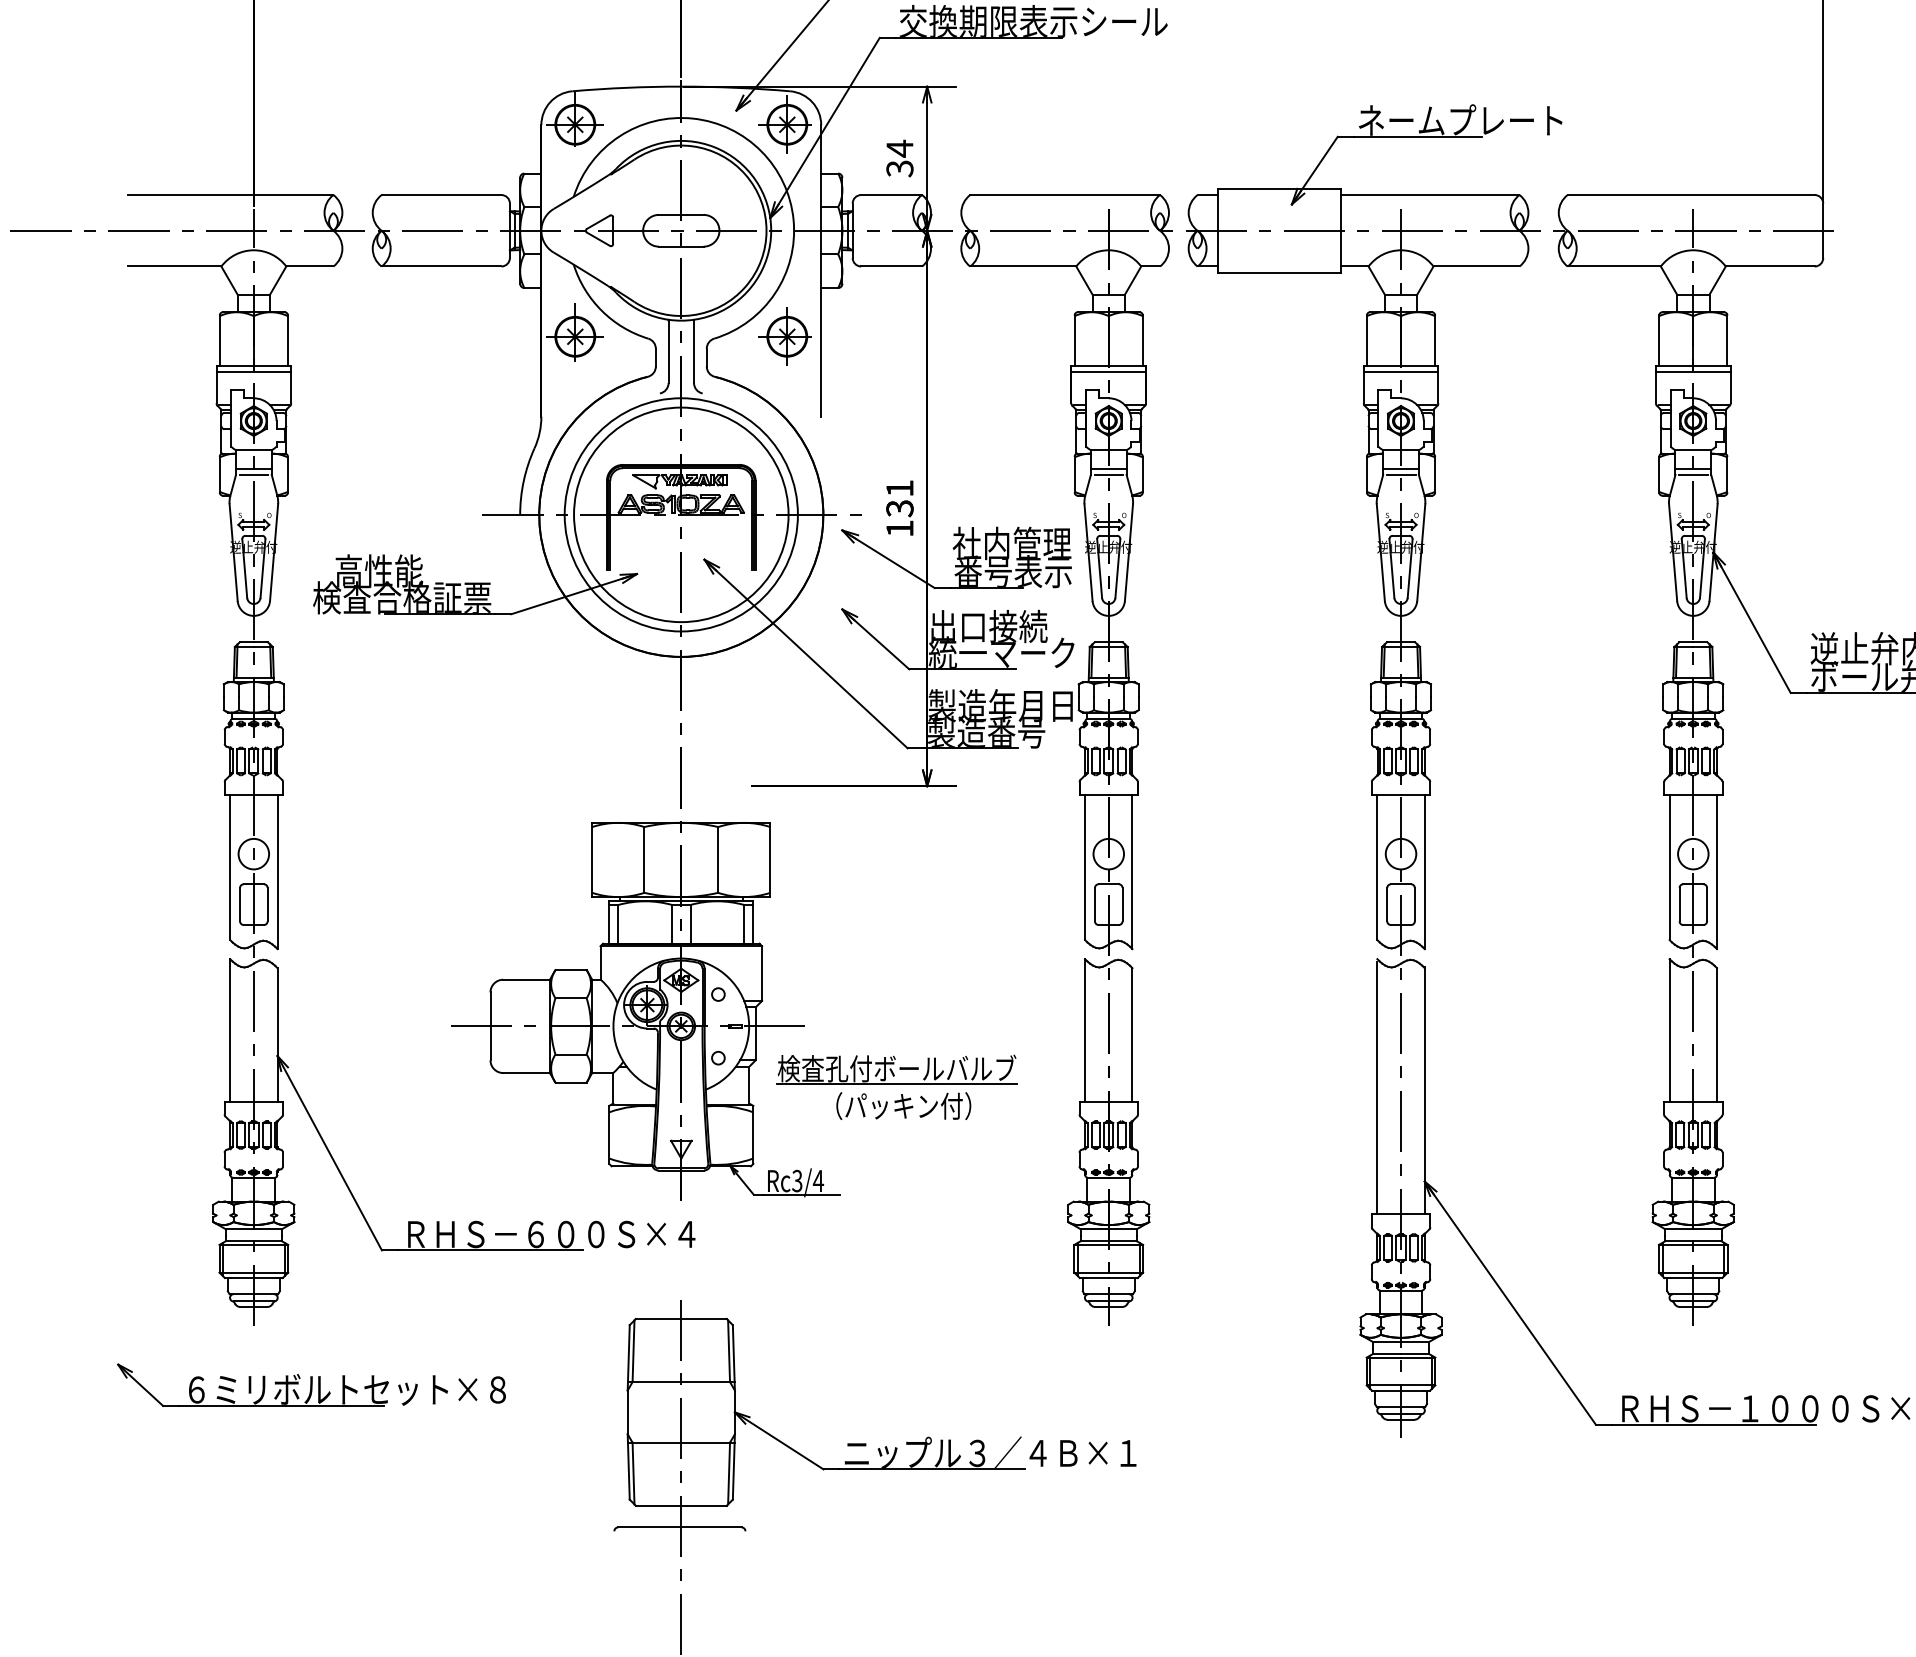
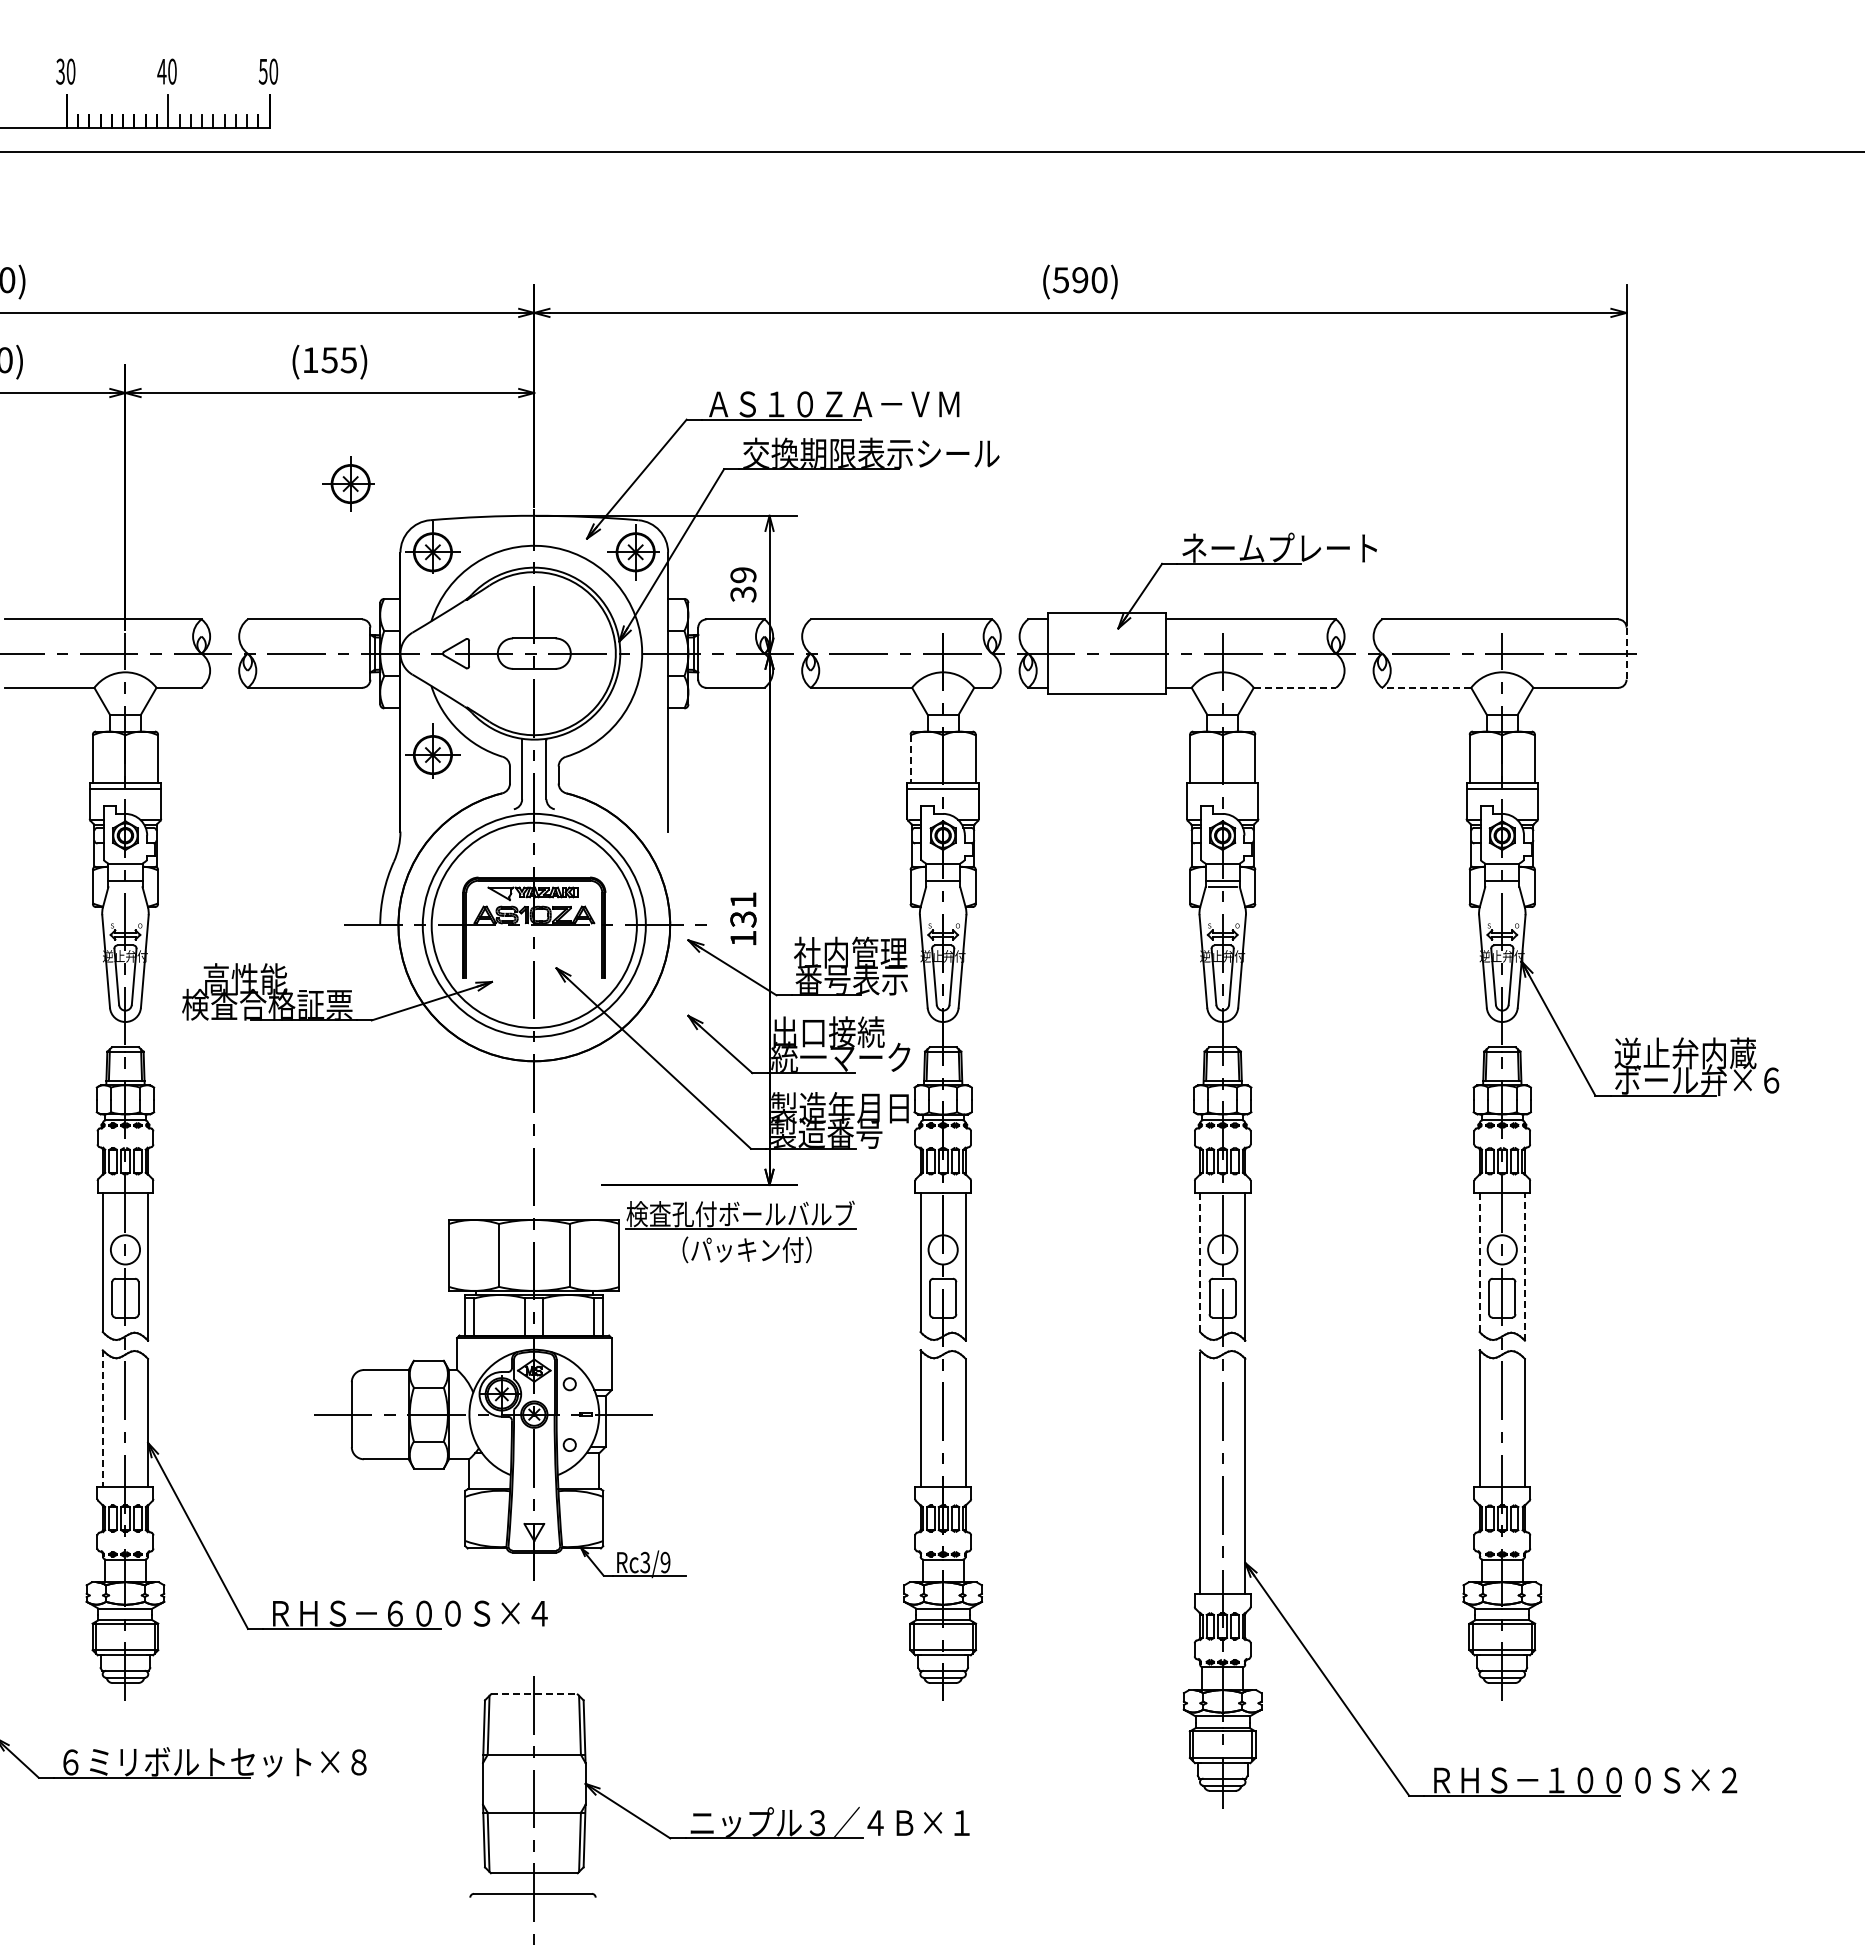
text: (900, 148) -> (743, 574), 34 -> 39
line: (1823, 231) -> (1626, 654), solid -> dashed
line: (1477, 266) -> (1295, 687), solid -> dashed
line: (1614, 266) -> (1426, 687), solid -> dashed
part: (785, 336) -> (348, 483), moved
line: (1074, 341) -> (910, 759), solid -> dashed
line: (1400, 372) -> (1222, 789), removed
line: (253, 475) -> (125, 887), removed
line: (1108, 475) -> (942, 887), removed
line: (1693, 475) -> (1502, 887), removed
line: (1377, 867) -> (1200, 1262), solid -> dashed
line: (1669, 867) -> (1479, 1262), solid -> dashed
line: (1716, 872) -> (1524, 1267), solid -> dashed
line: (229, 1030) -> (102, 1418), solid -> dashed
part: (896, 1086) -> (740, 1231), moved
text: (818, 1180) -> (665, 1562), Rc3/4 -> Rc3/9
line: (681, 1318) -> (534, 1694), solid -> dashed

